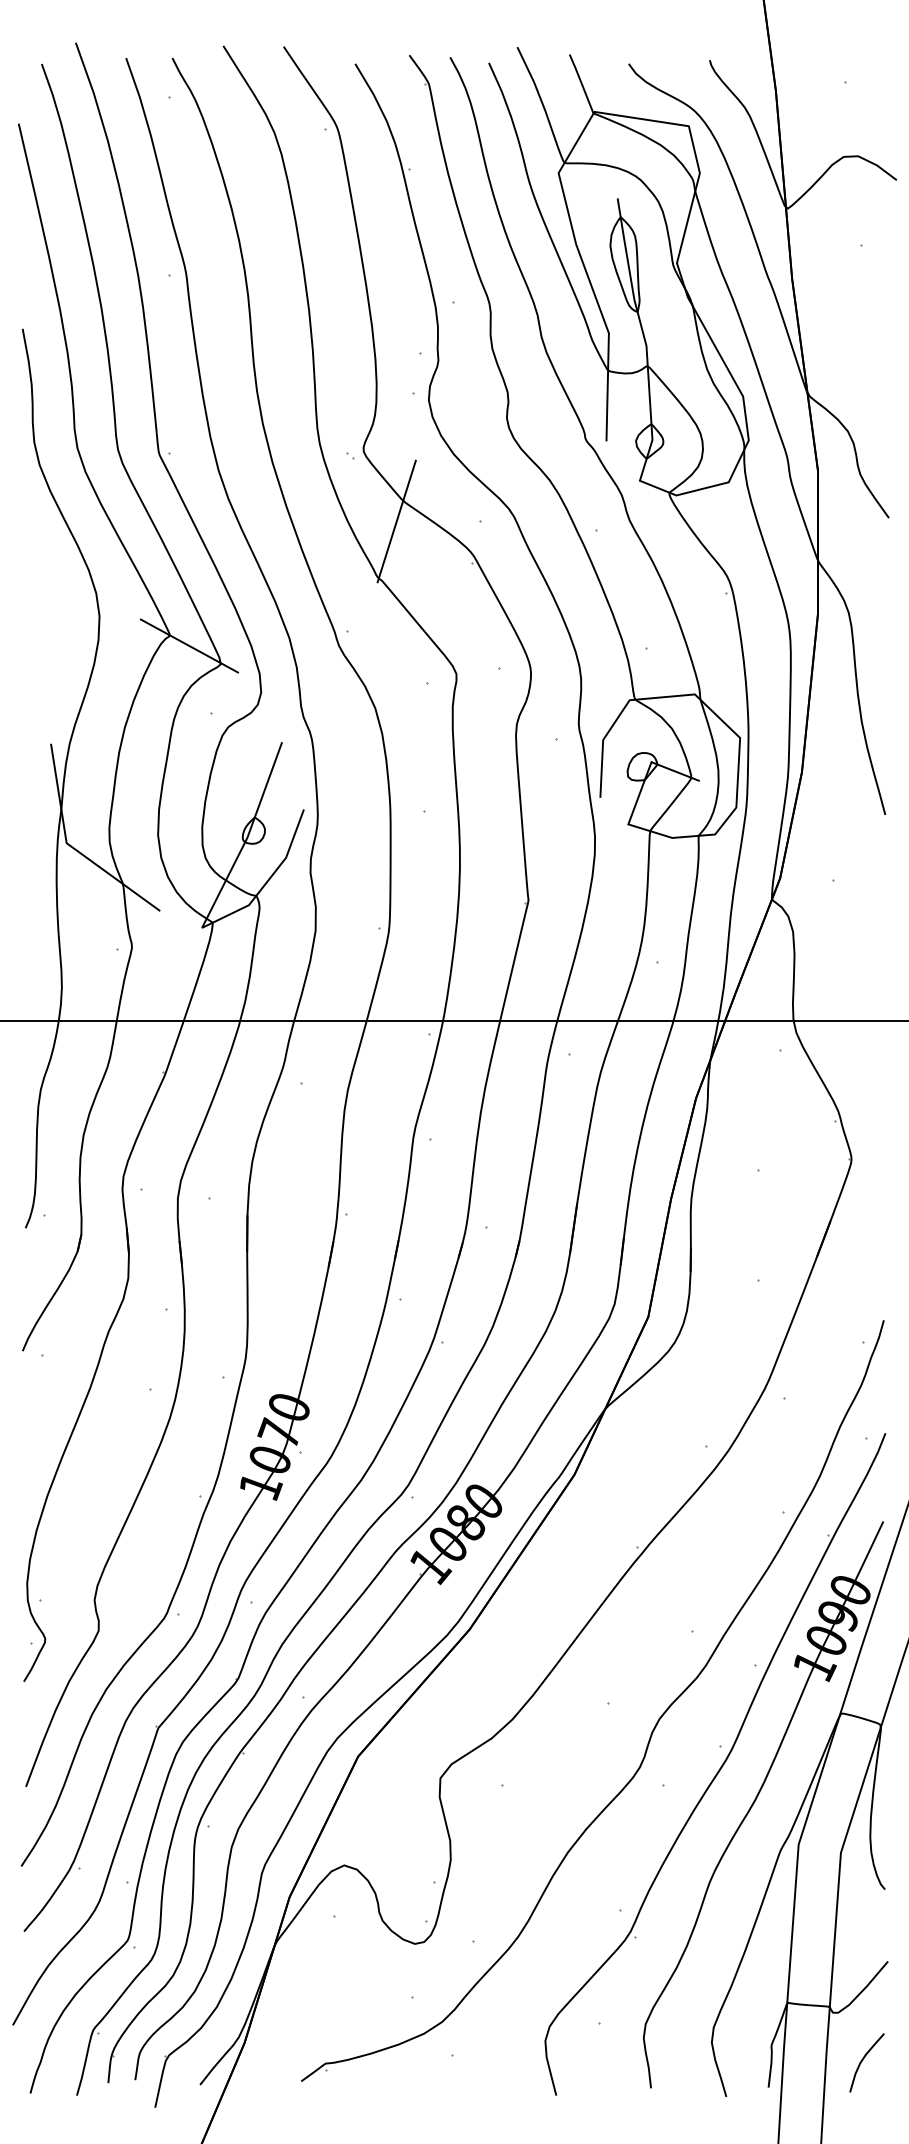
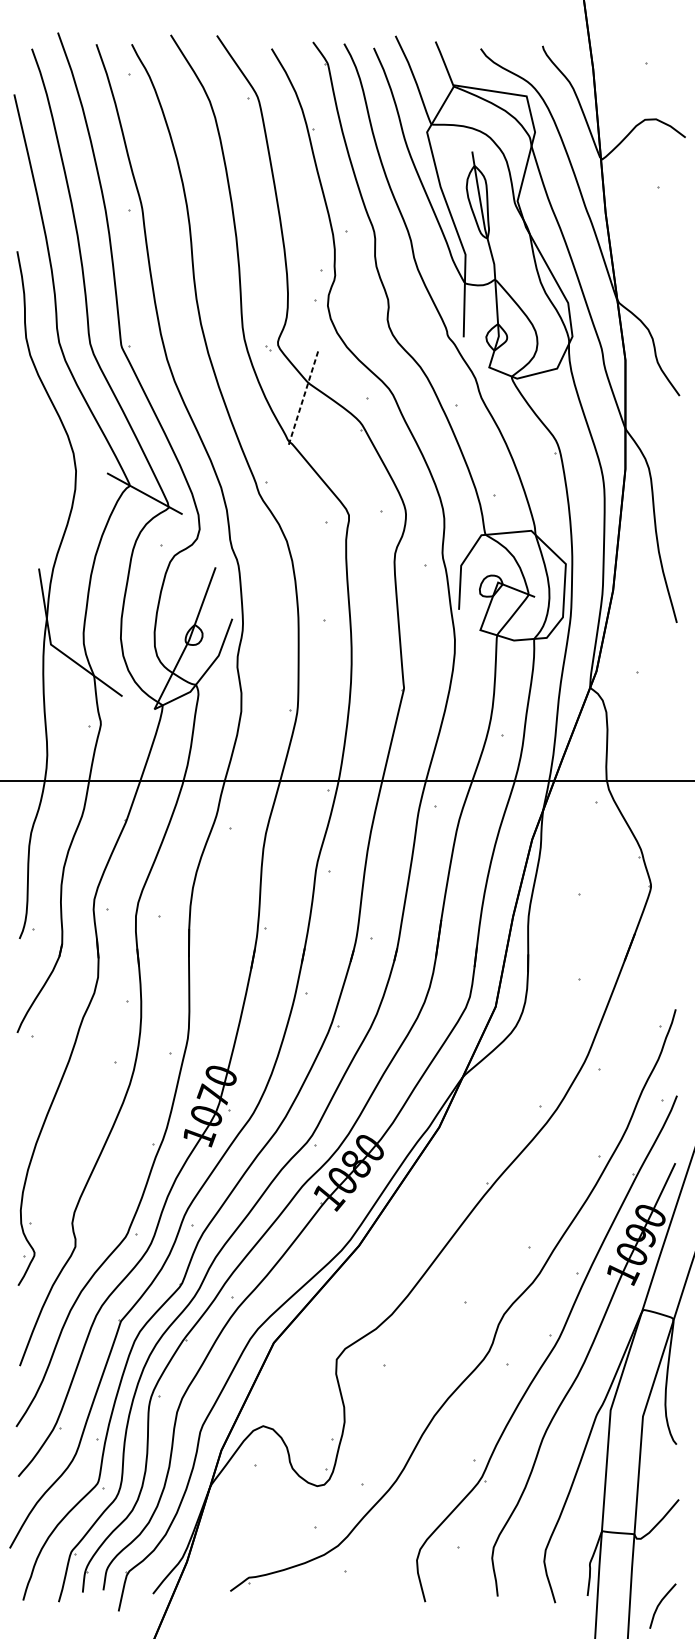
line: (396, 521) -> (303, 398), solid -> dashed
curve: (863, 2060) -> (660, 1604), moved

